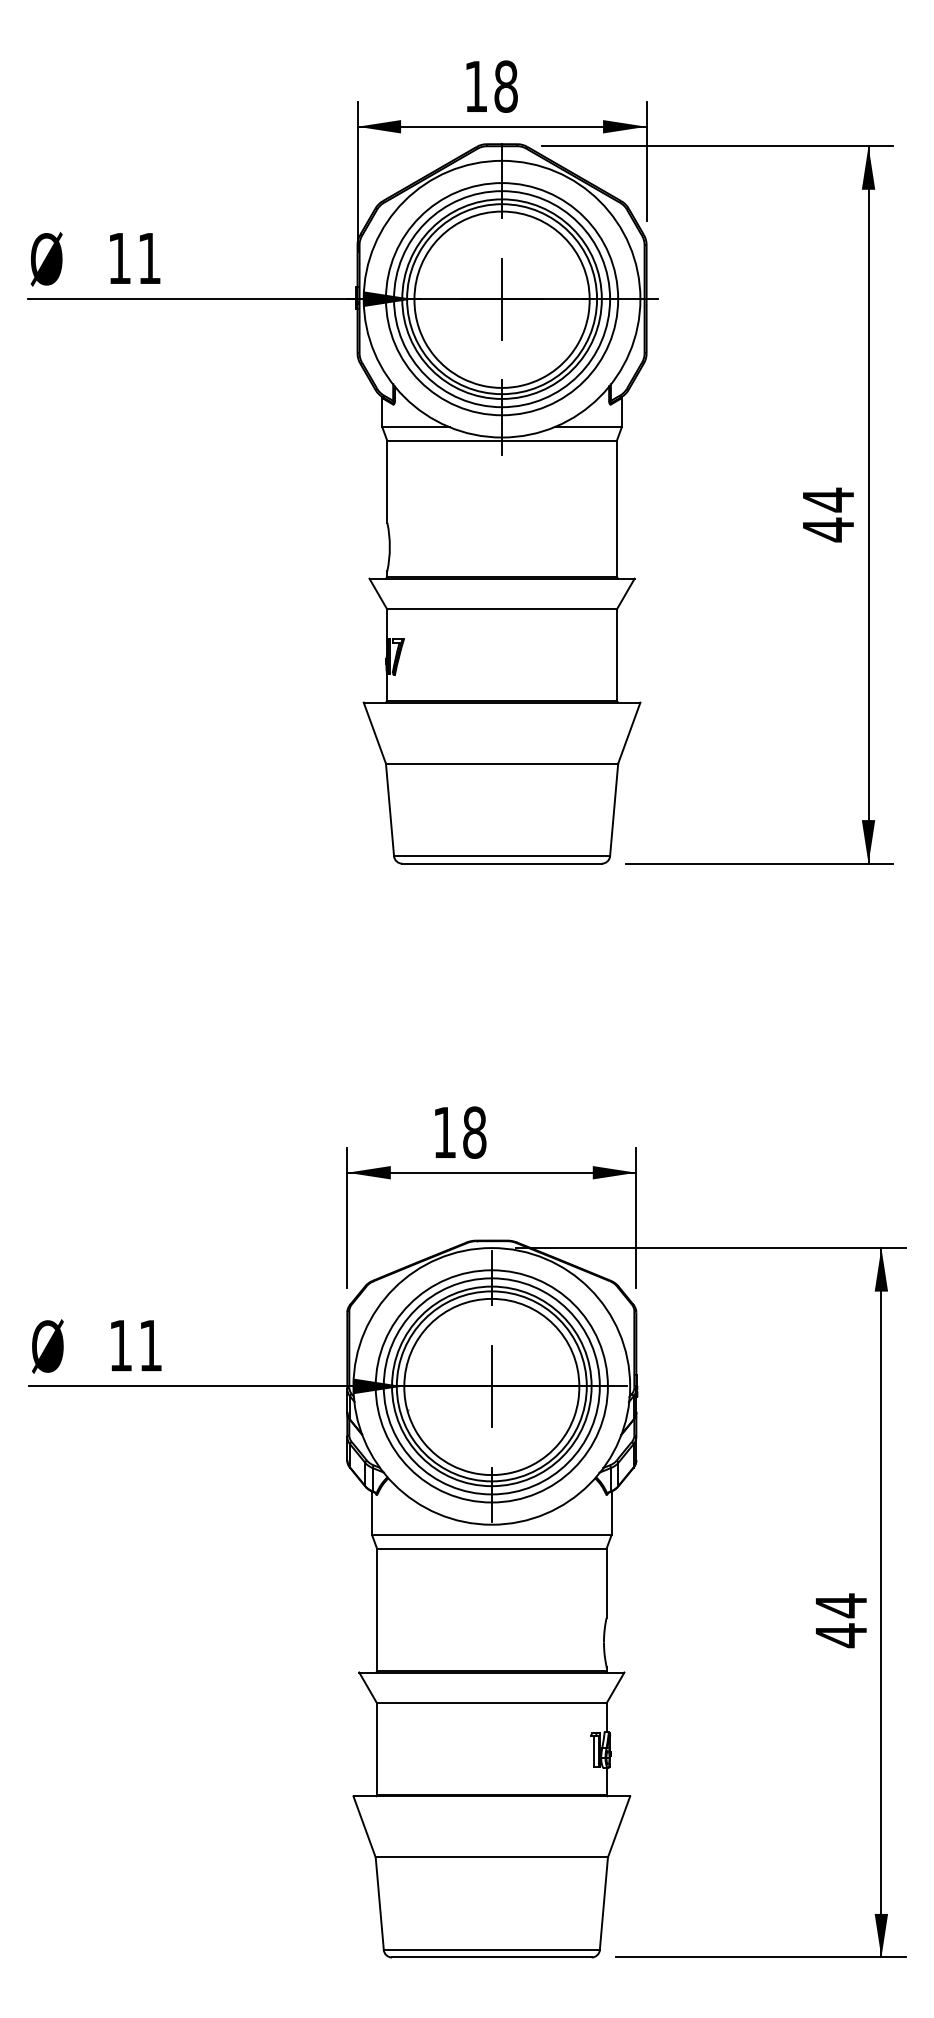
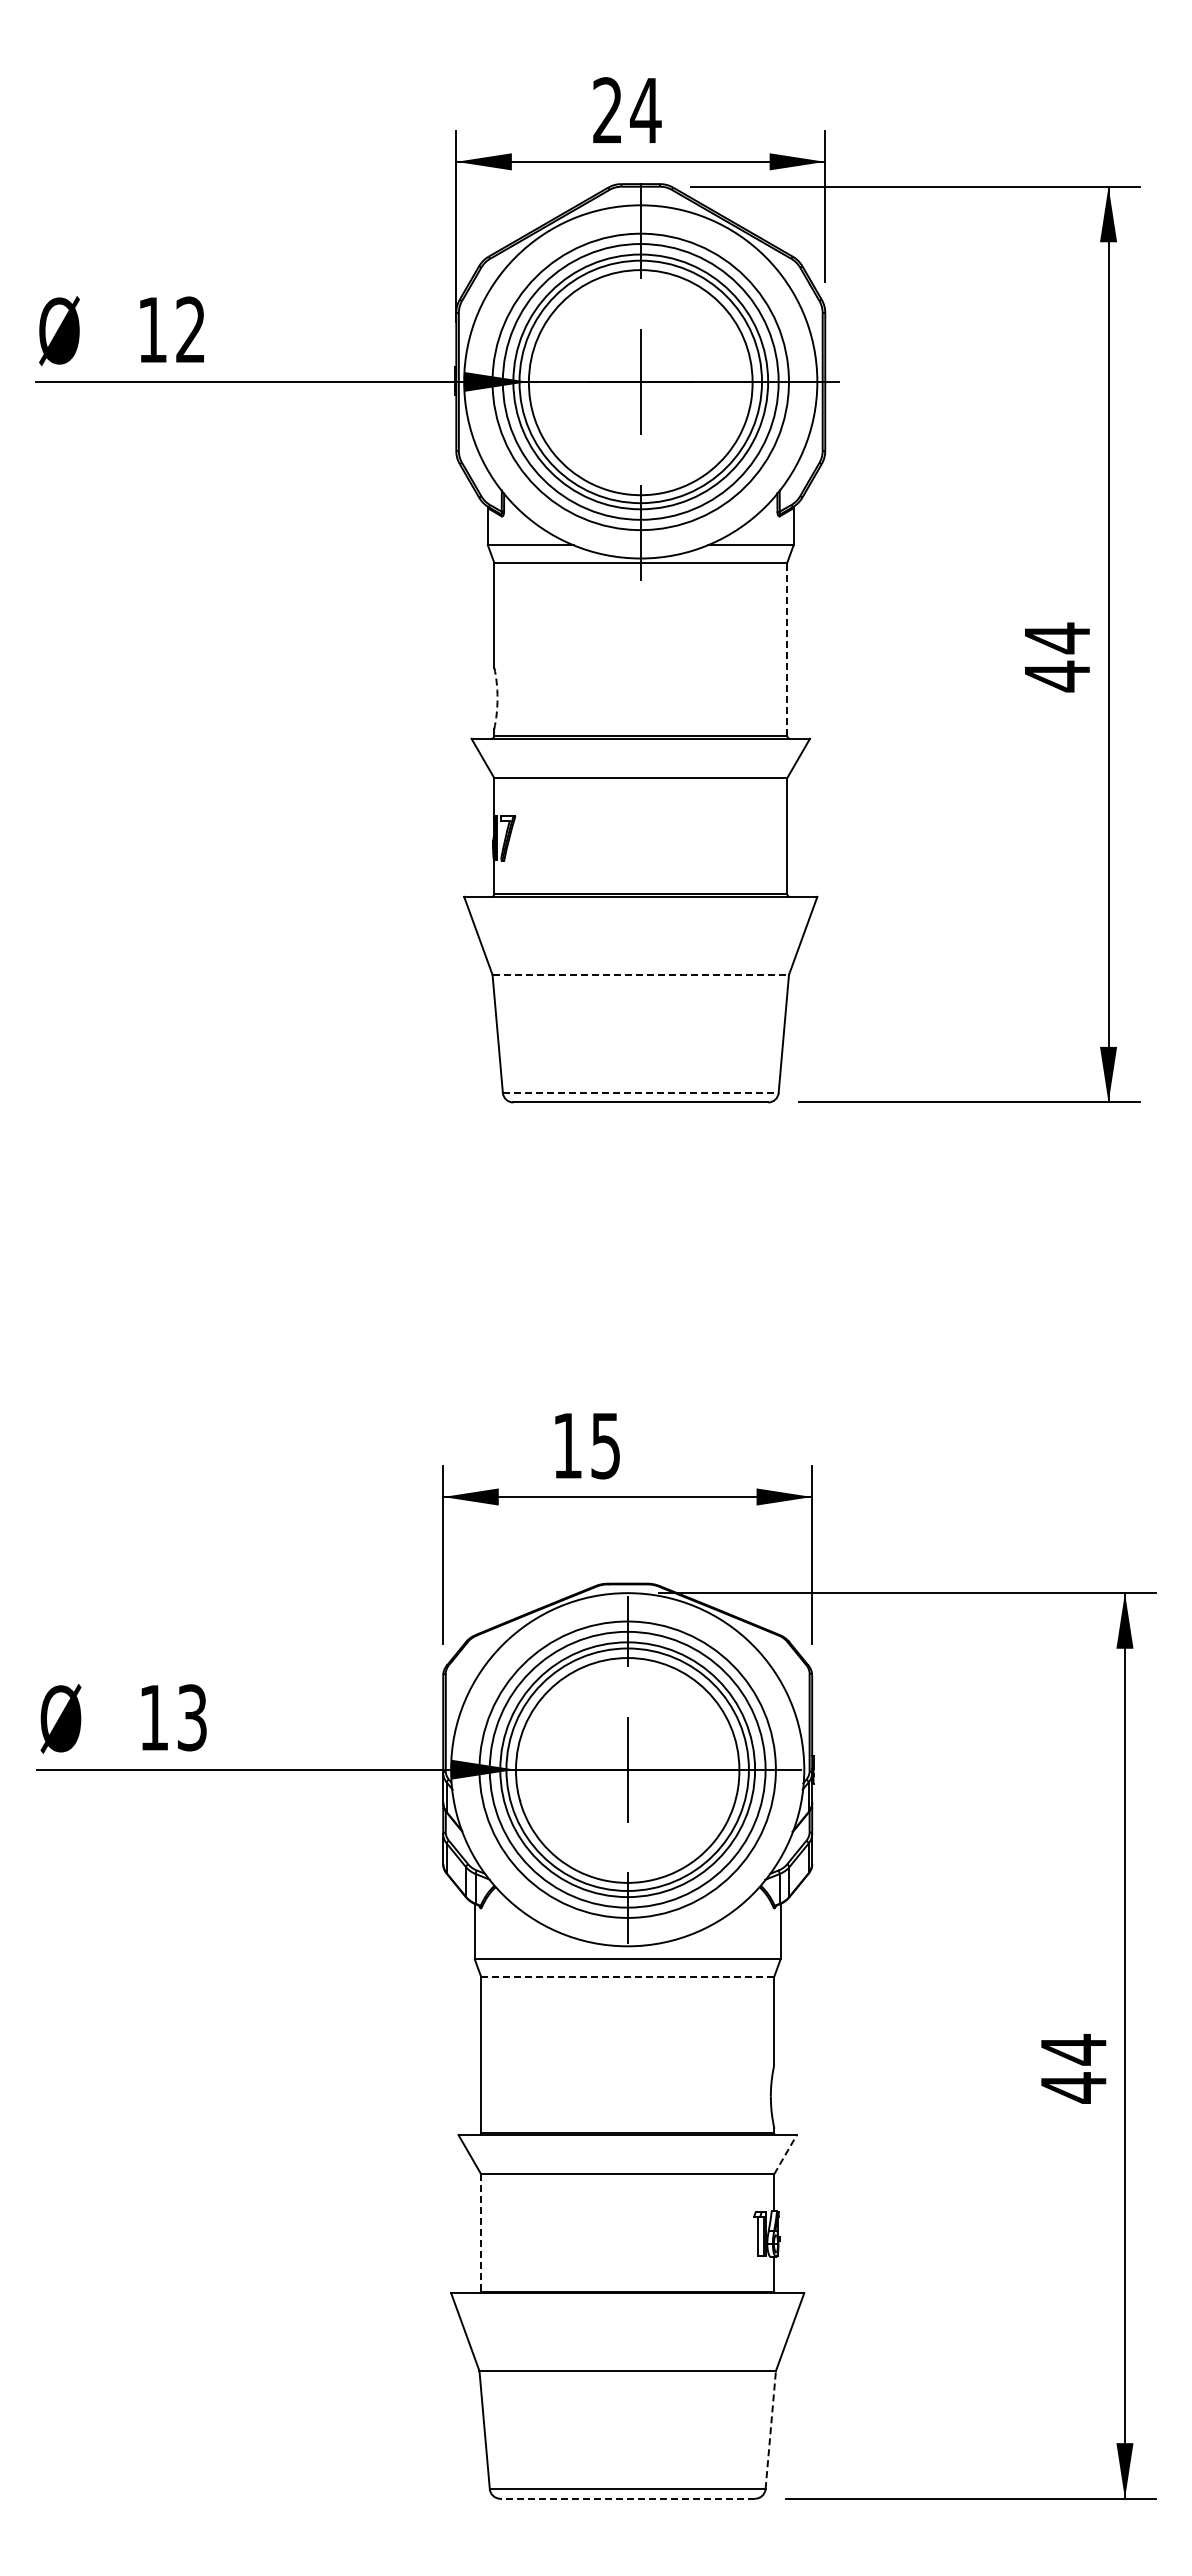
text: (491, 86) -> (627, 110), 18 -> 24
text: (149, 258) -> (190, 329), 11 -> 12
line: (617, 508) -> (787, 649), solid -> dashed
arc: (389, 547) -> (497, 698), solid -> dashed
line: (502, 763) -> (641, 974), solid -> dashed
line: (501, 855) -> (640, 1092), solid -> dashed
text: (474, 1132) -> (605, 1445), 18 -> 15
text: (150, 1345) -> (192, 1717), 11 -> 13
line: (491, 1548) -> (627, 1976), solid -> dashed
line: (615, 1687) -> (785, 2154), solid -> dashed
line: (377, 1748) -> (481, 2232), solid -> dashed
line: (603, 1903) -> (770, 2429), solid -> dashed
line: (491, 1957) -> (627, 2498), solid -> dashed

